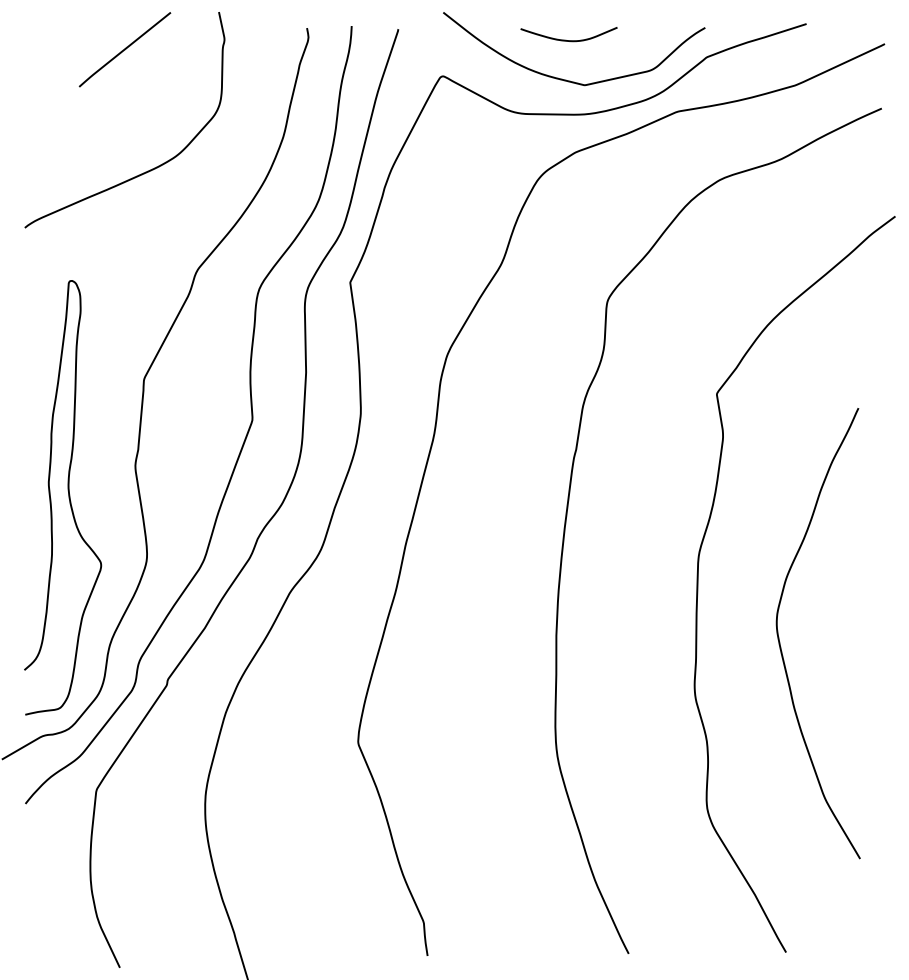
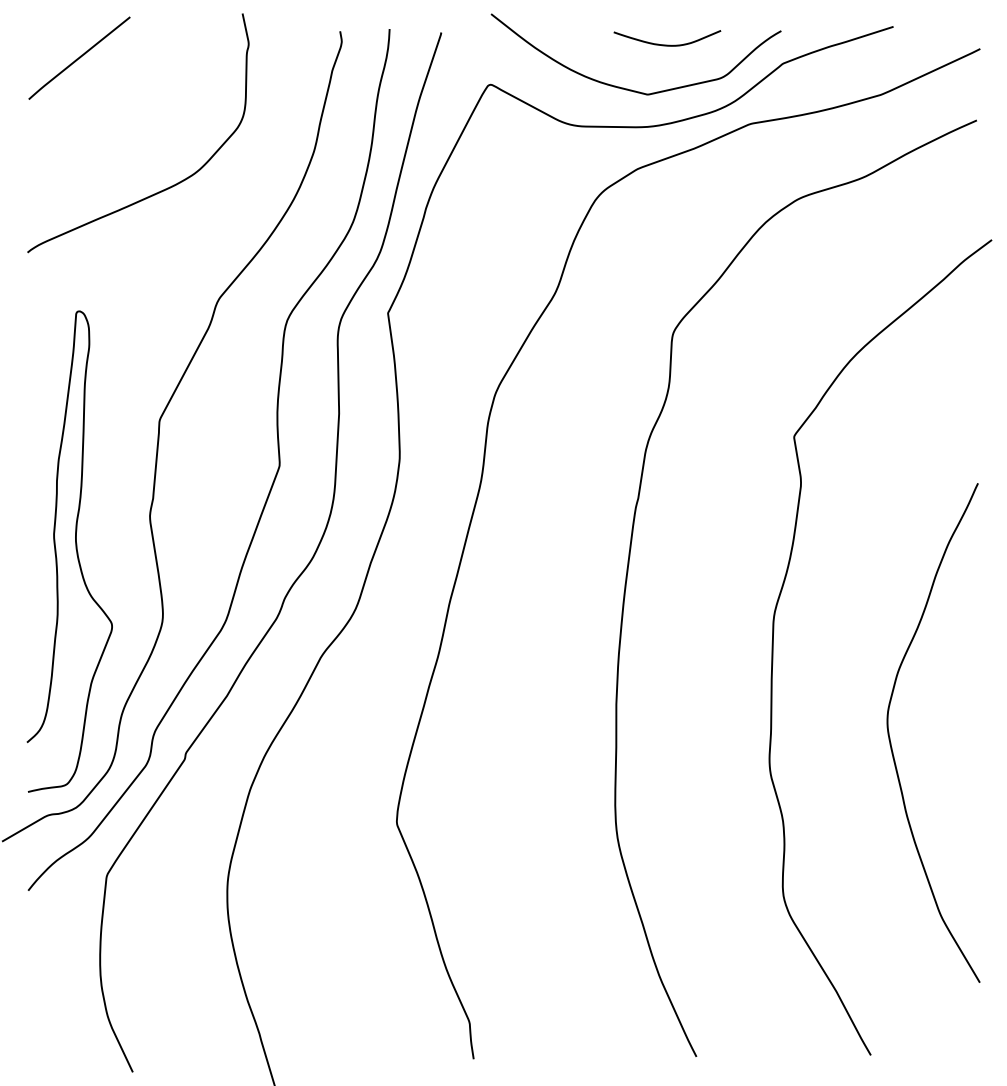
curve: (569, 40) -> (667, 44), moved
line: (125, 49) -> (79, 57), moved
curve: (780, 642) -> (891, 742), moved

